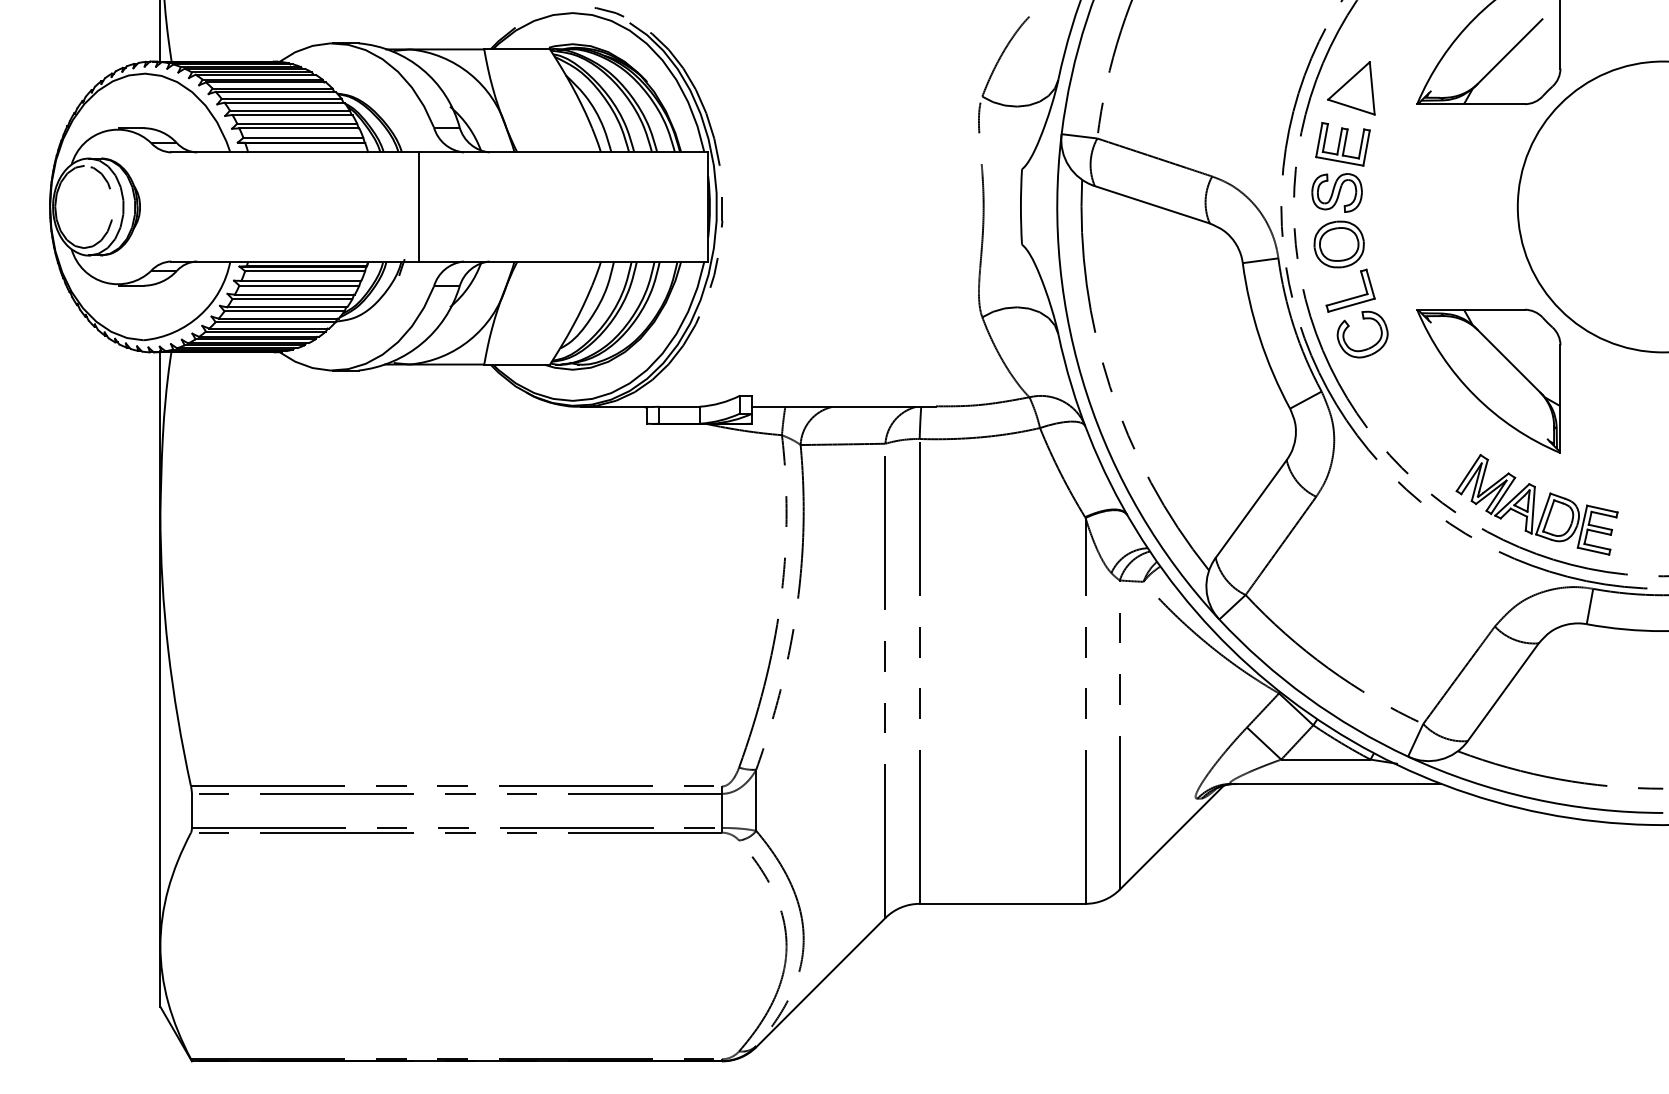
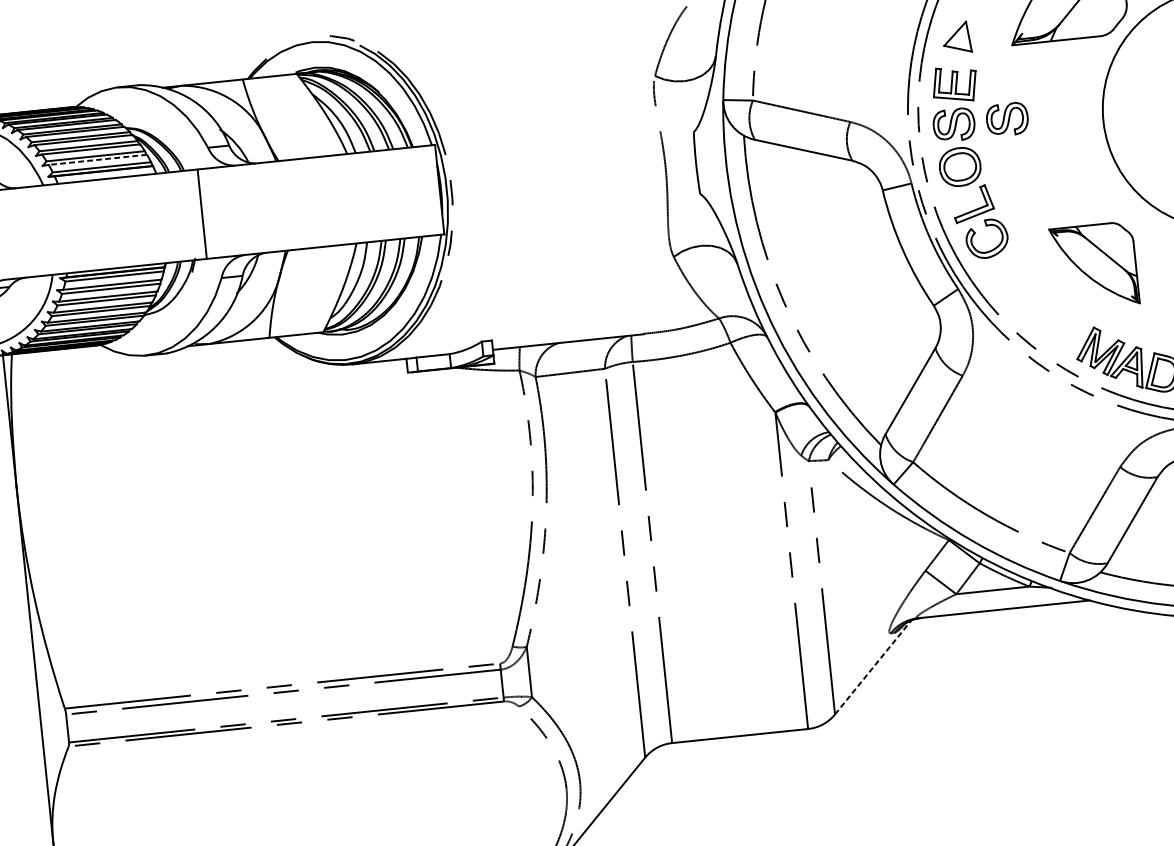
part: (1351, 88) -> (957, 38), size x0.7
line: (299, 128) -> (97, 159), solid -> dashed
part: (1401, 192) -> (1006, 119), added
part: (1488, 380) -> (1094, 265), size x0.7
line: (1172, 837) -> (873, 667), solid -> dashed

